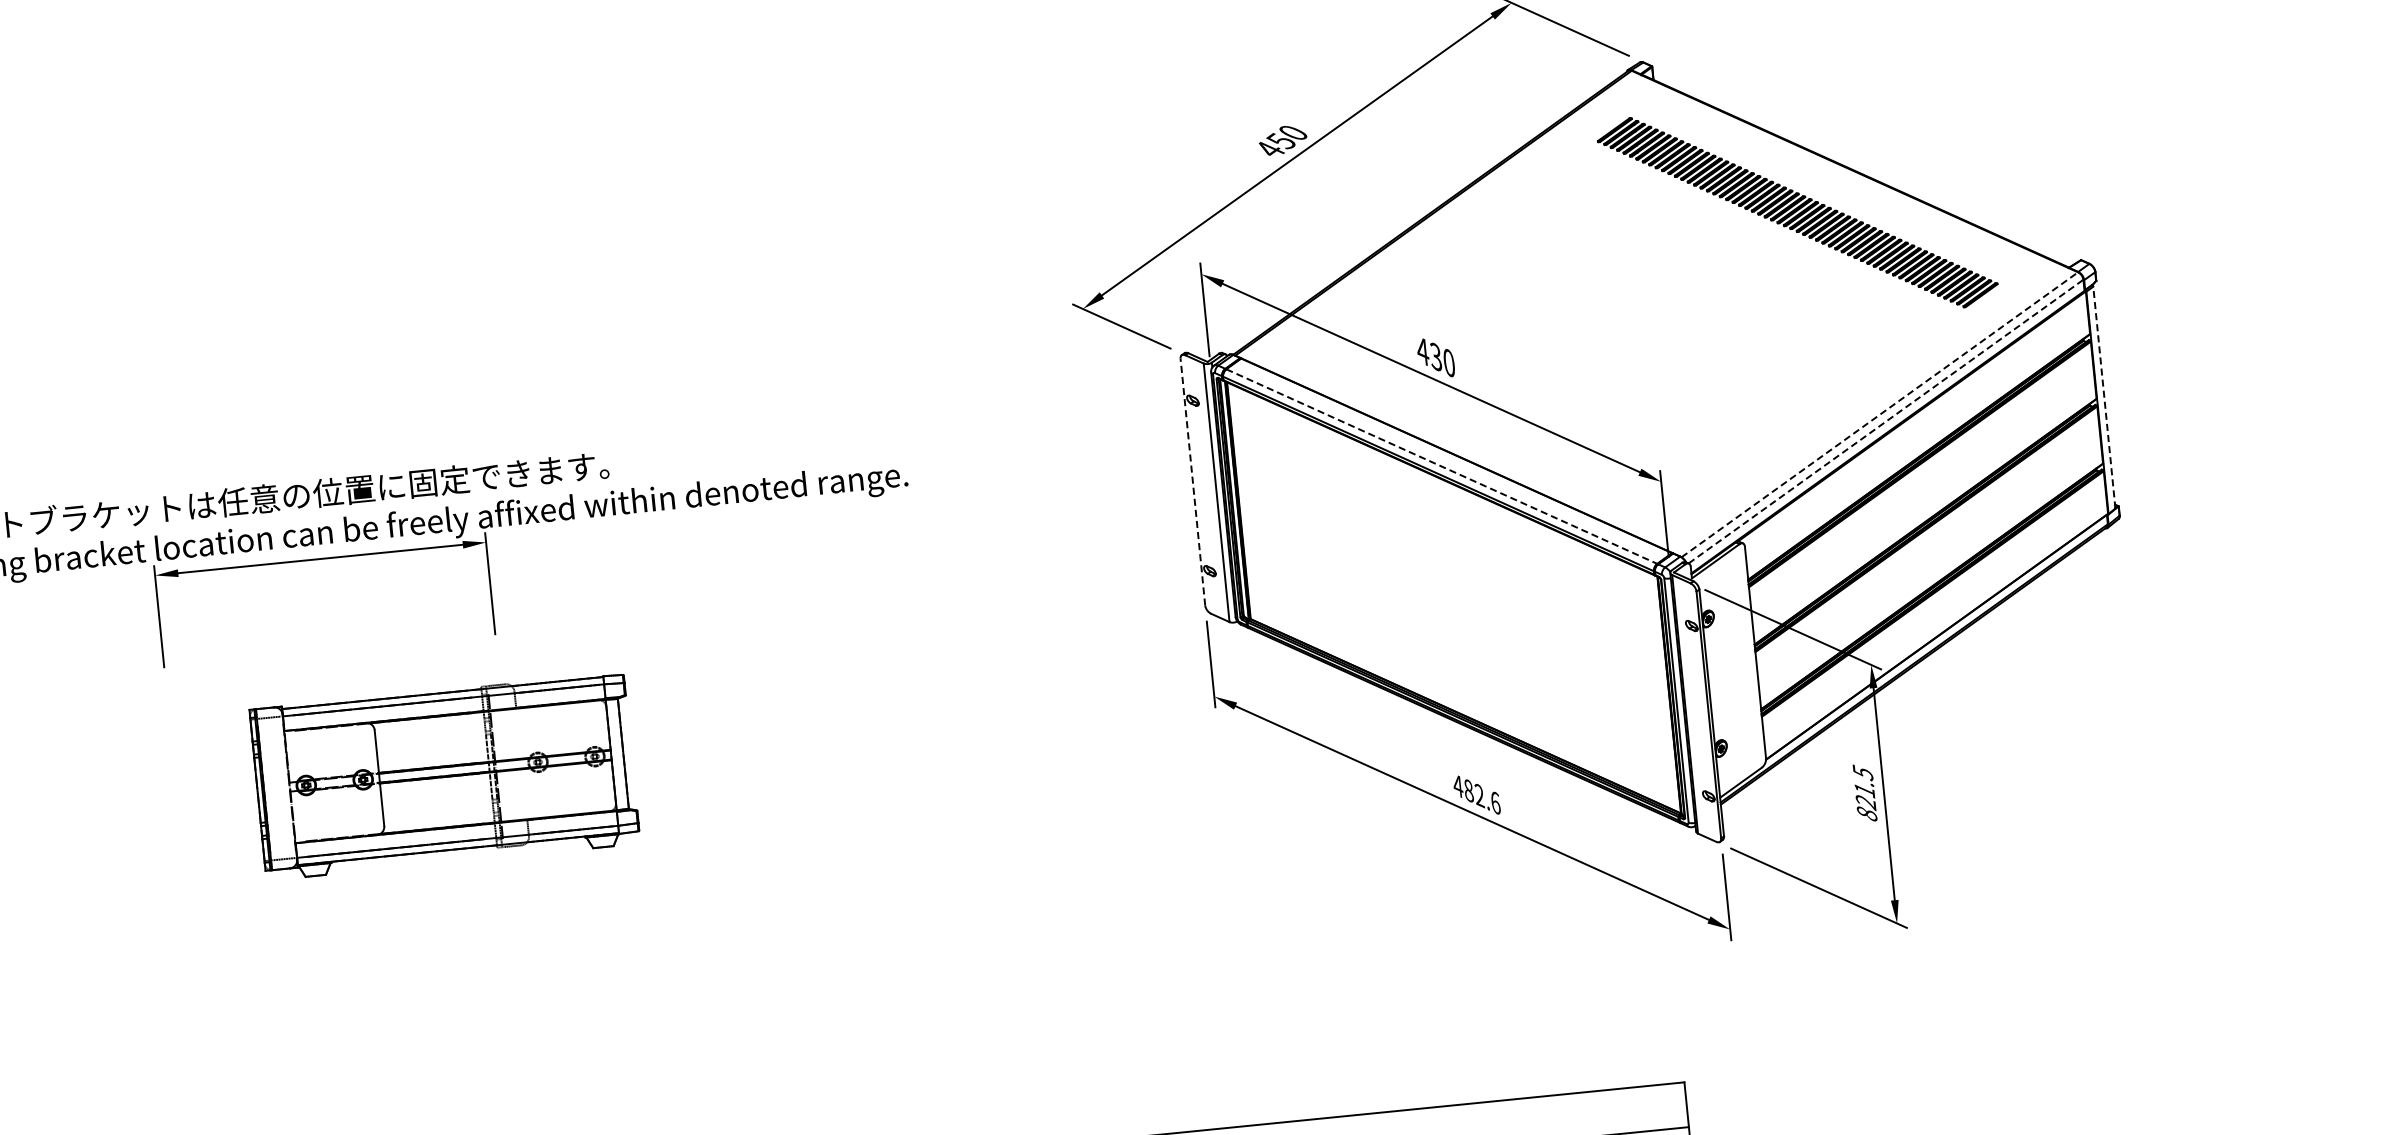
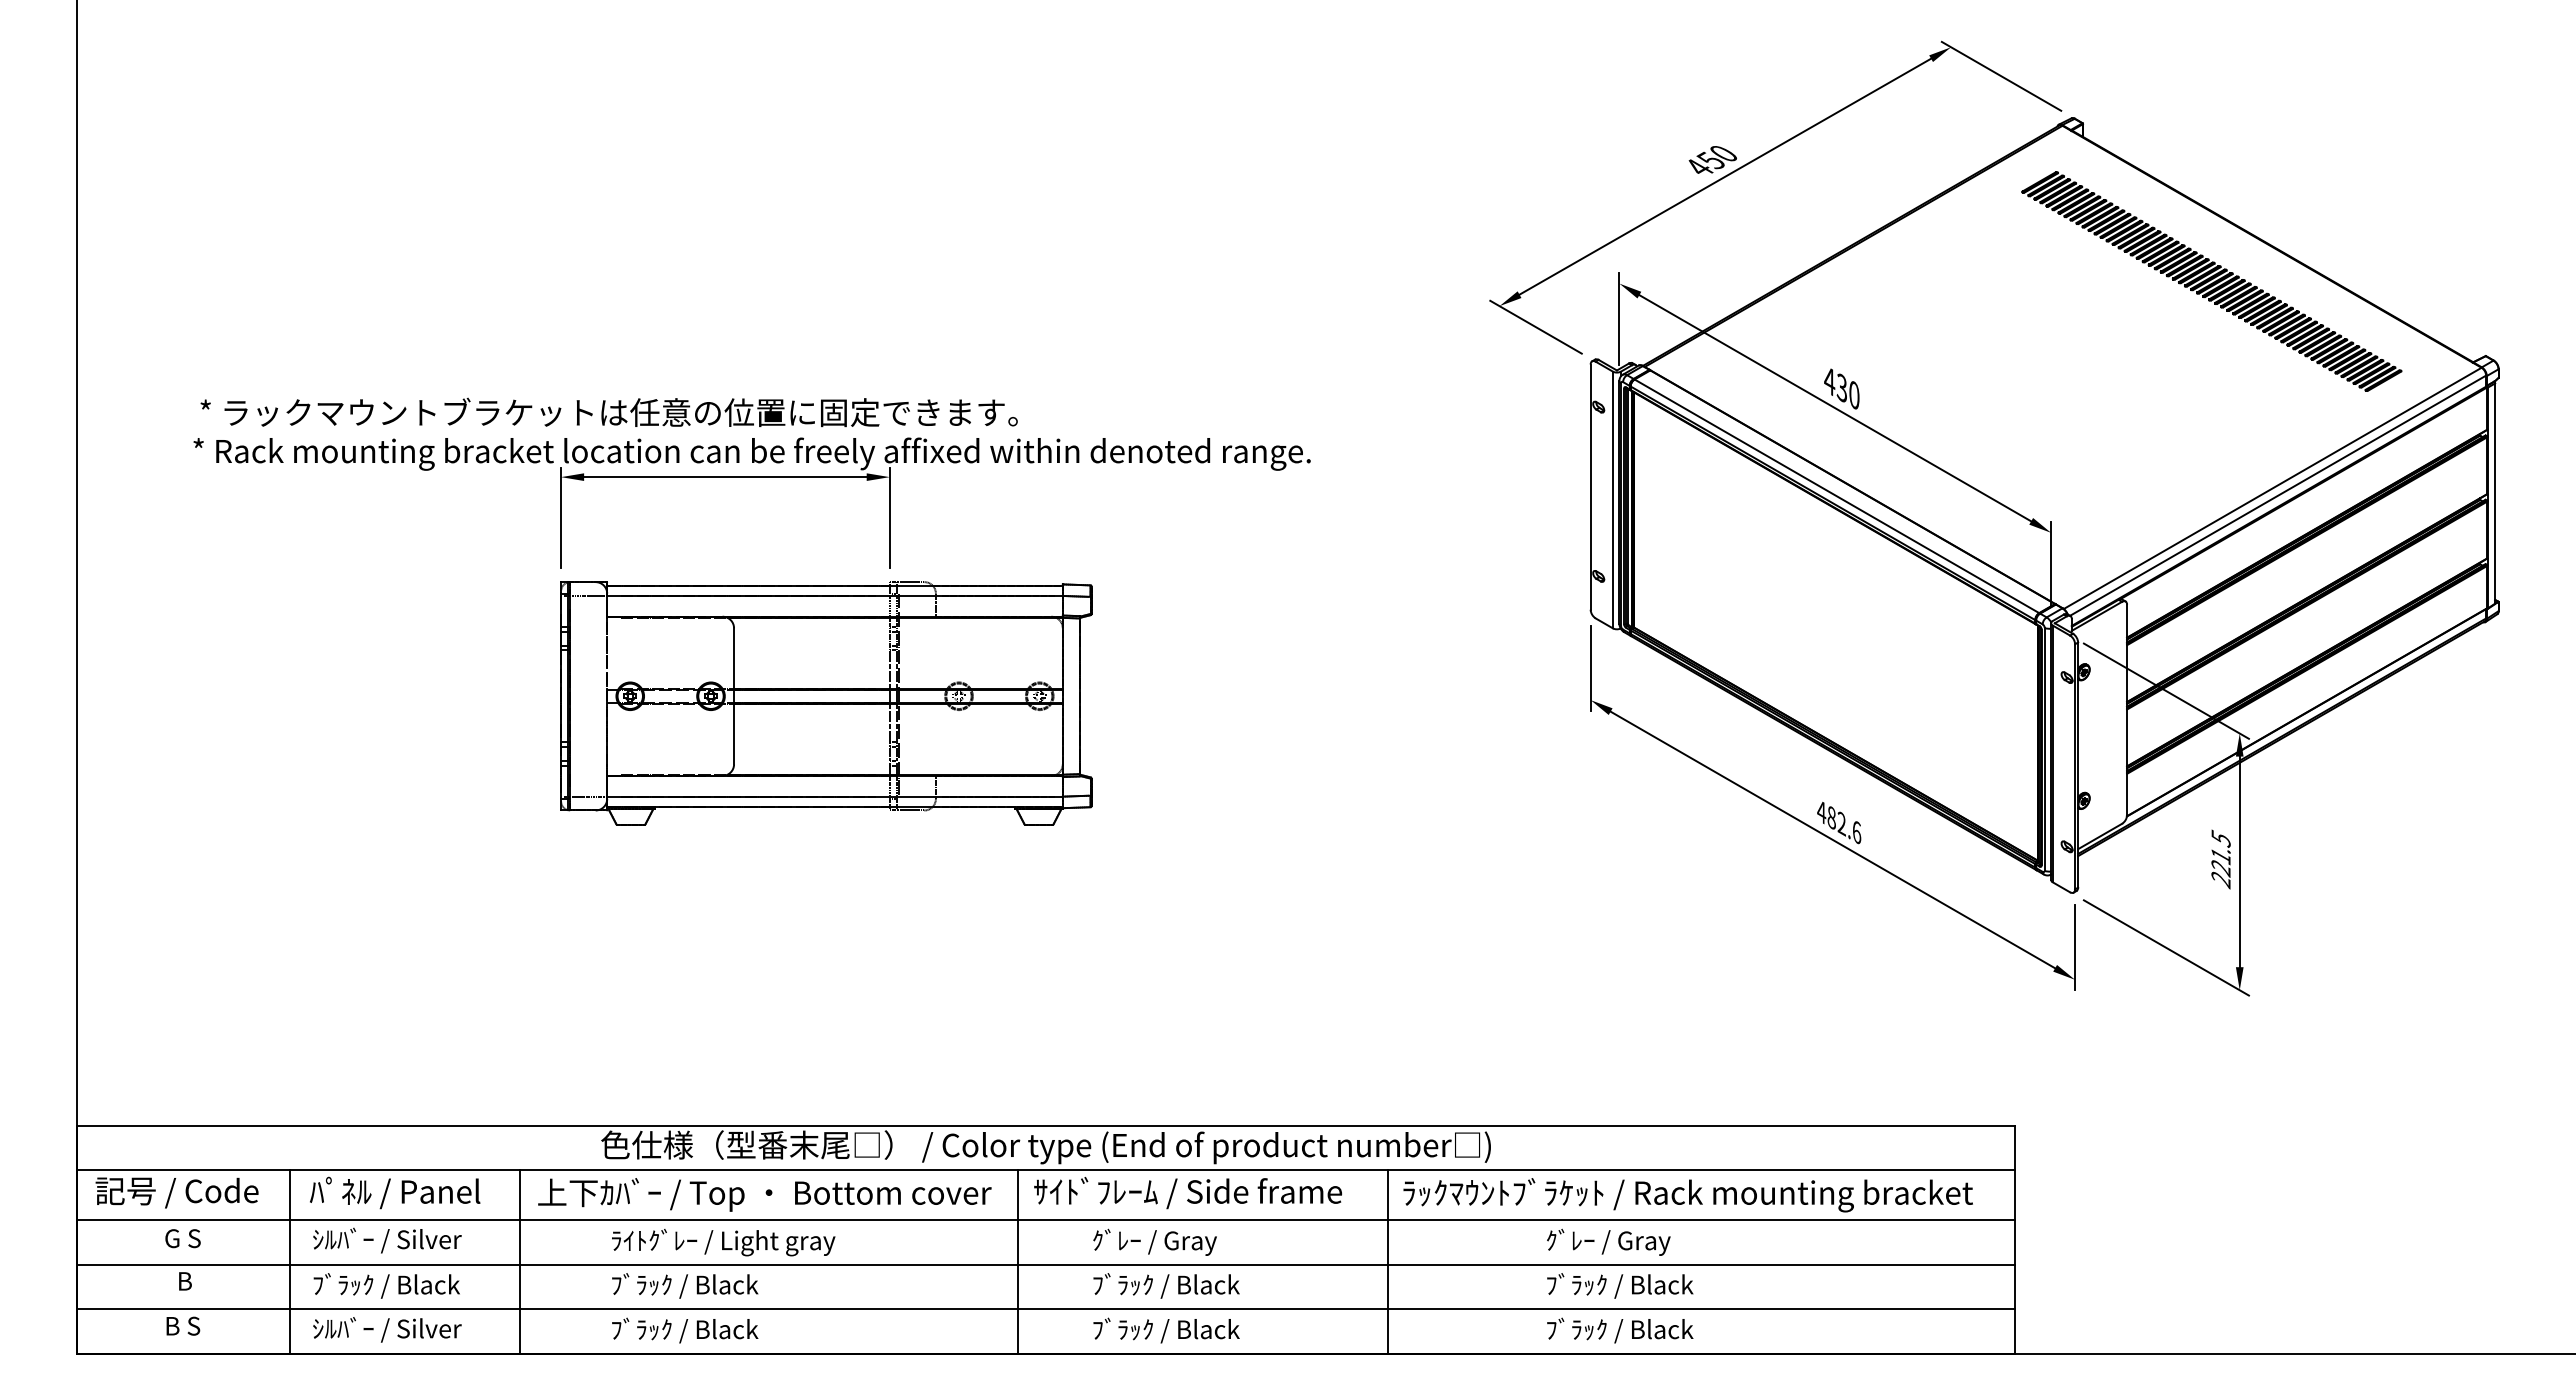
line: (2104, 397) -> (2495, 493), dashed -> solid
line: (1880, 414) -> (2273, 488), dashed -> solid
line: (1886, 421) -> (2278, 495), dashed -> solid
line: (1441, 466) -> (1836, 496), dashed -> solid
line: (1192, 482) -> (1590, 487), dashed -> solid
part: (445, 776) -> (826, 703), size x1.43
text: (1866, 814) -> (2220, 880), 821.5 -> 221.5

